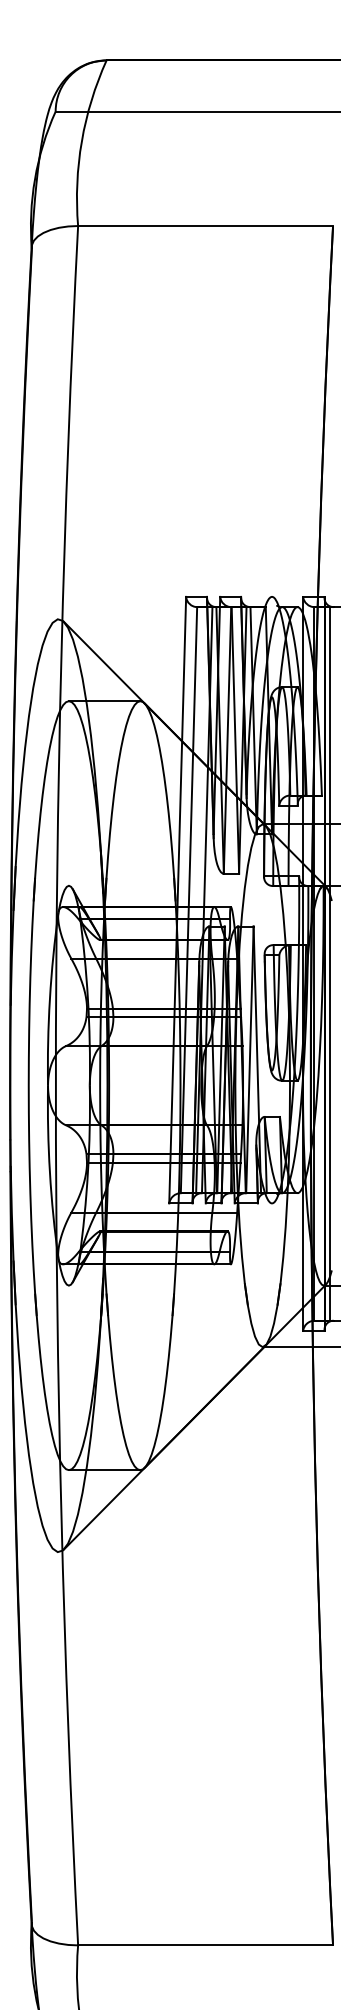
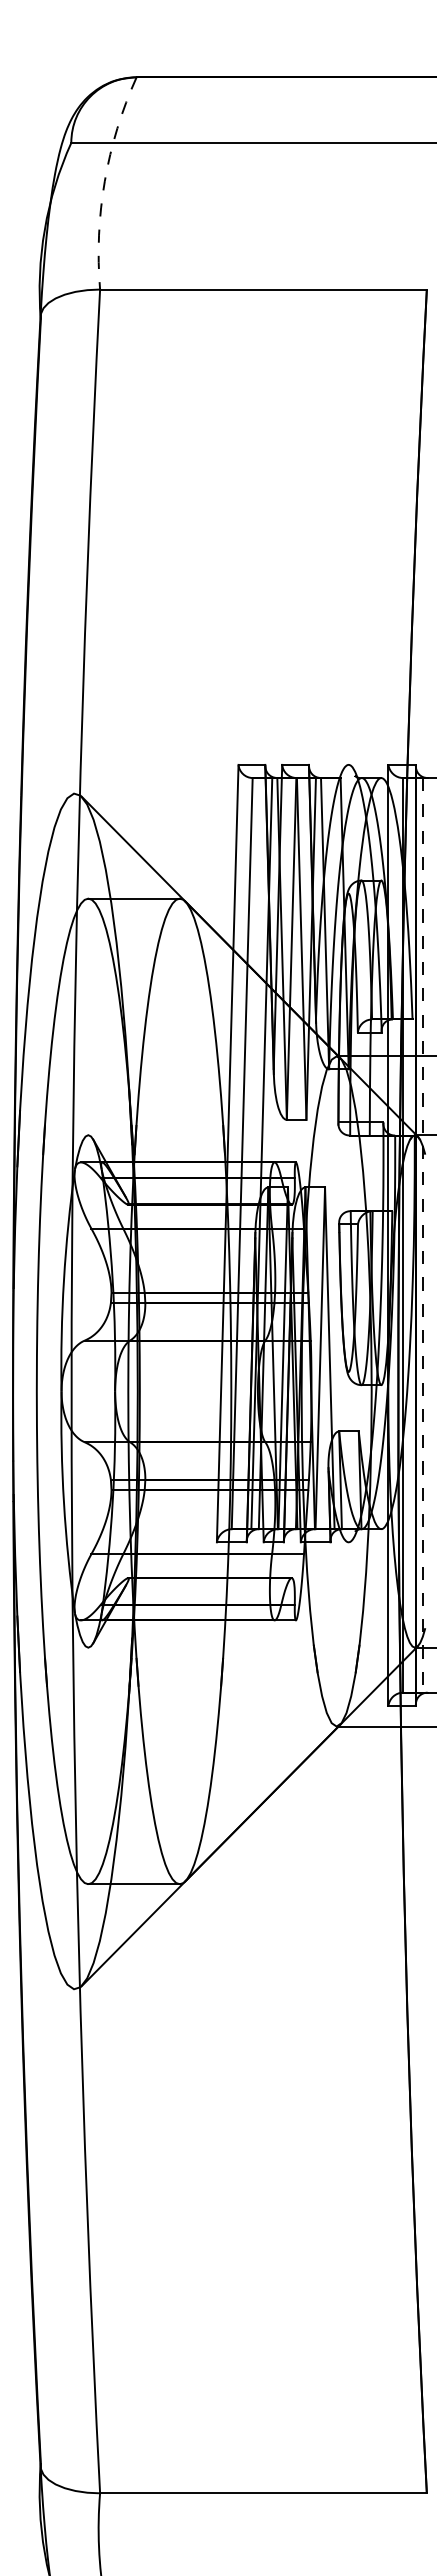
arc: (81, 141) -> (104, 181), solid -> dashed
line: (329, 964) -> (422, 1235), solid -> dashed

